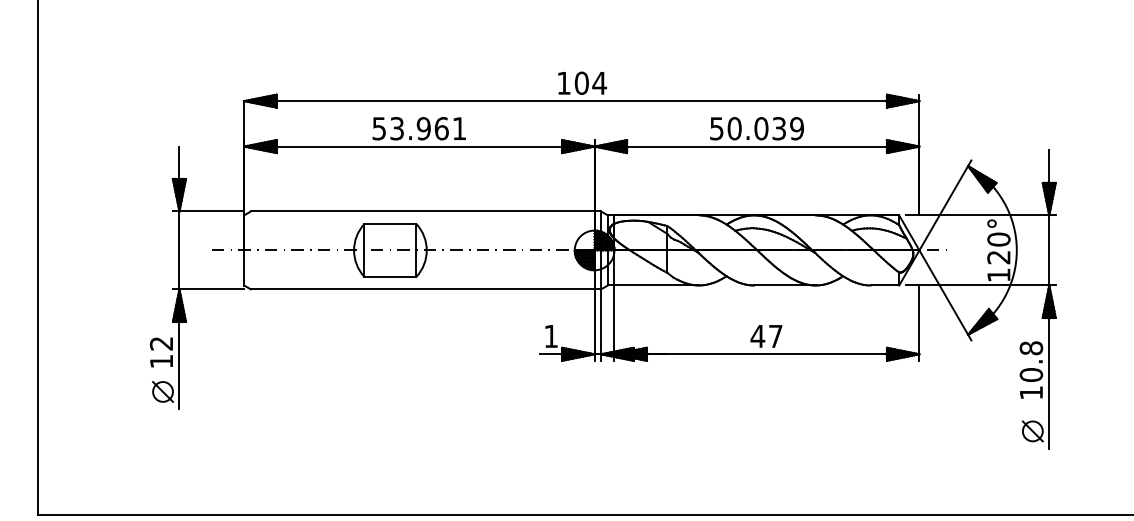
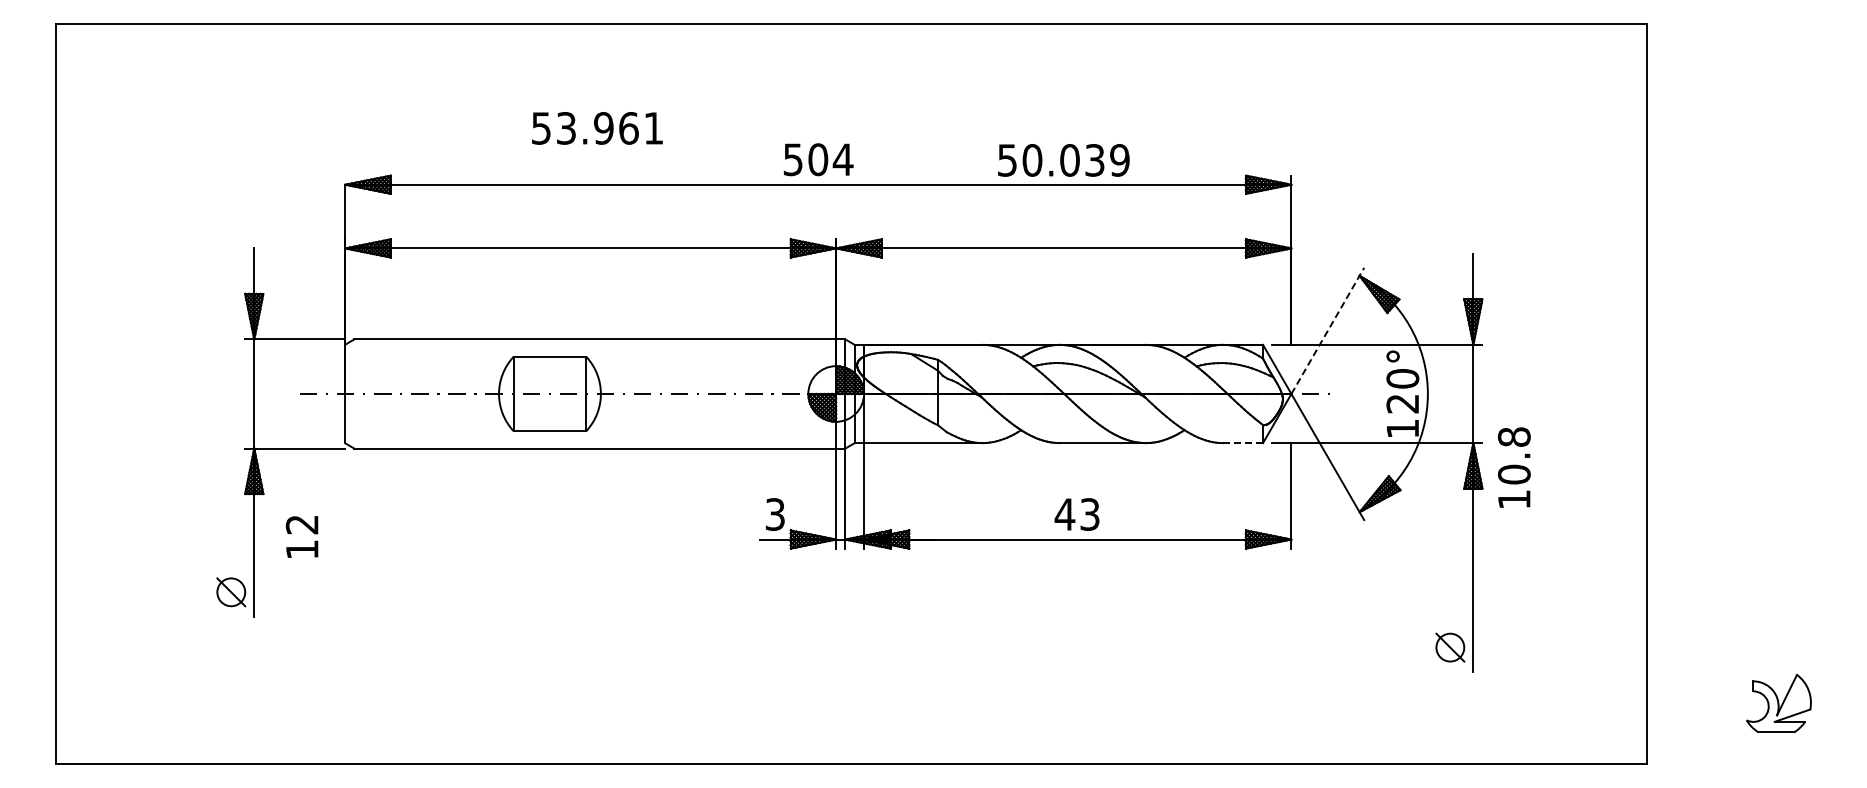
text: (563, 83) -> (792, 159), 104 -> 504
text: (419, 128) -> (597, 128), moved
text: (756, 128) -> (1063, 160), moved
line: (945, 205) -> (1327, 330), solid -> dashed
line: (885, 285) -> (1243, 443), solid -> dashed
text: (551, 336) -> (775, 514), 1 -> 3
text: (775, 336) -> (1089, 514), 47 -> 43
text: (161, 352) -> (301, 536), moved
text: (1031, 369) -> (1514, 467), moved

